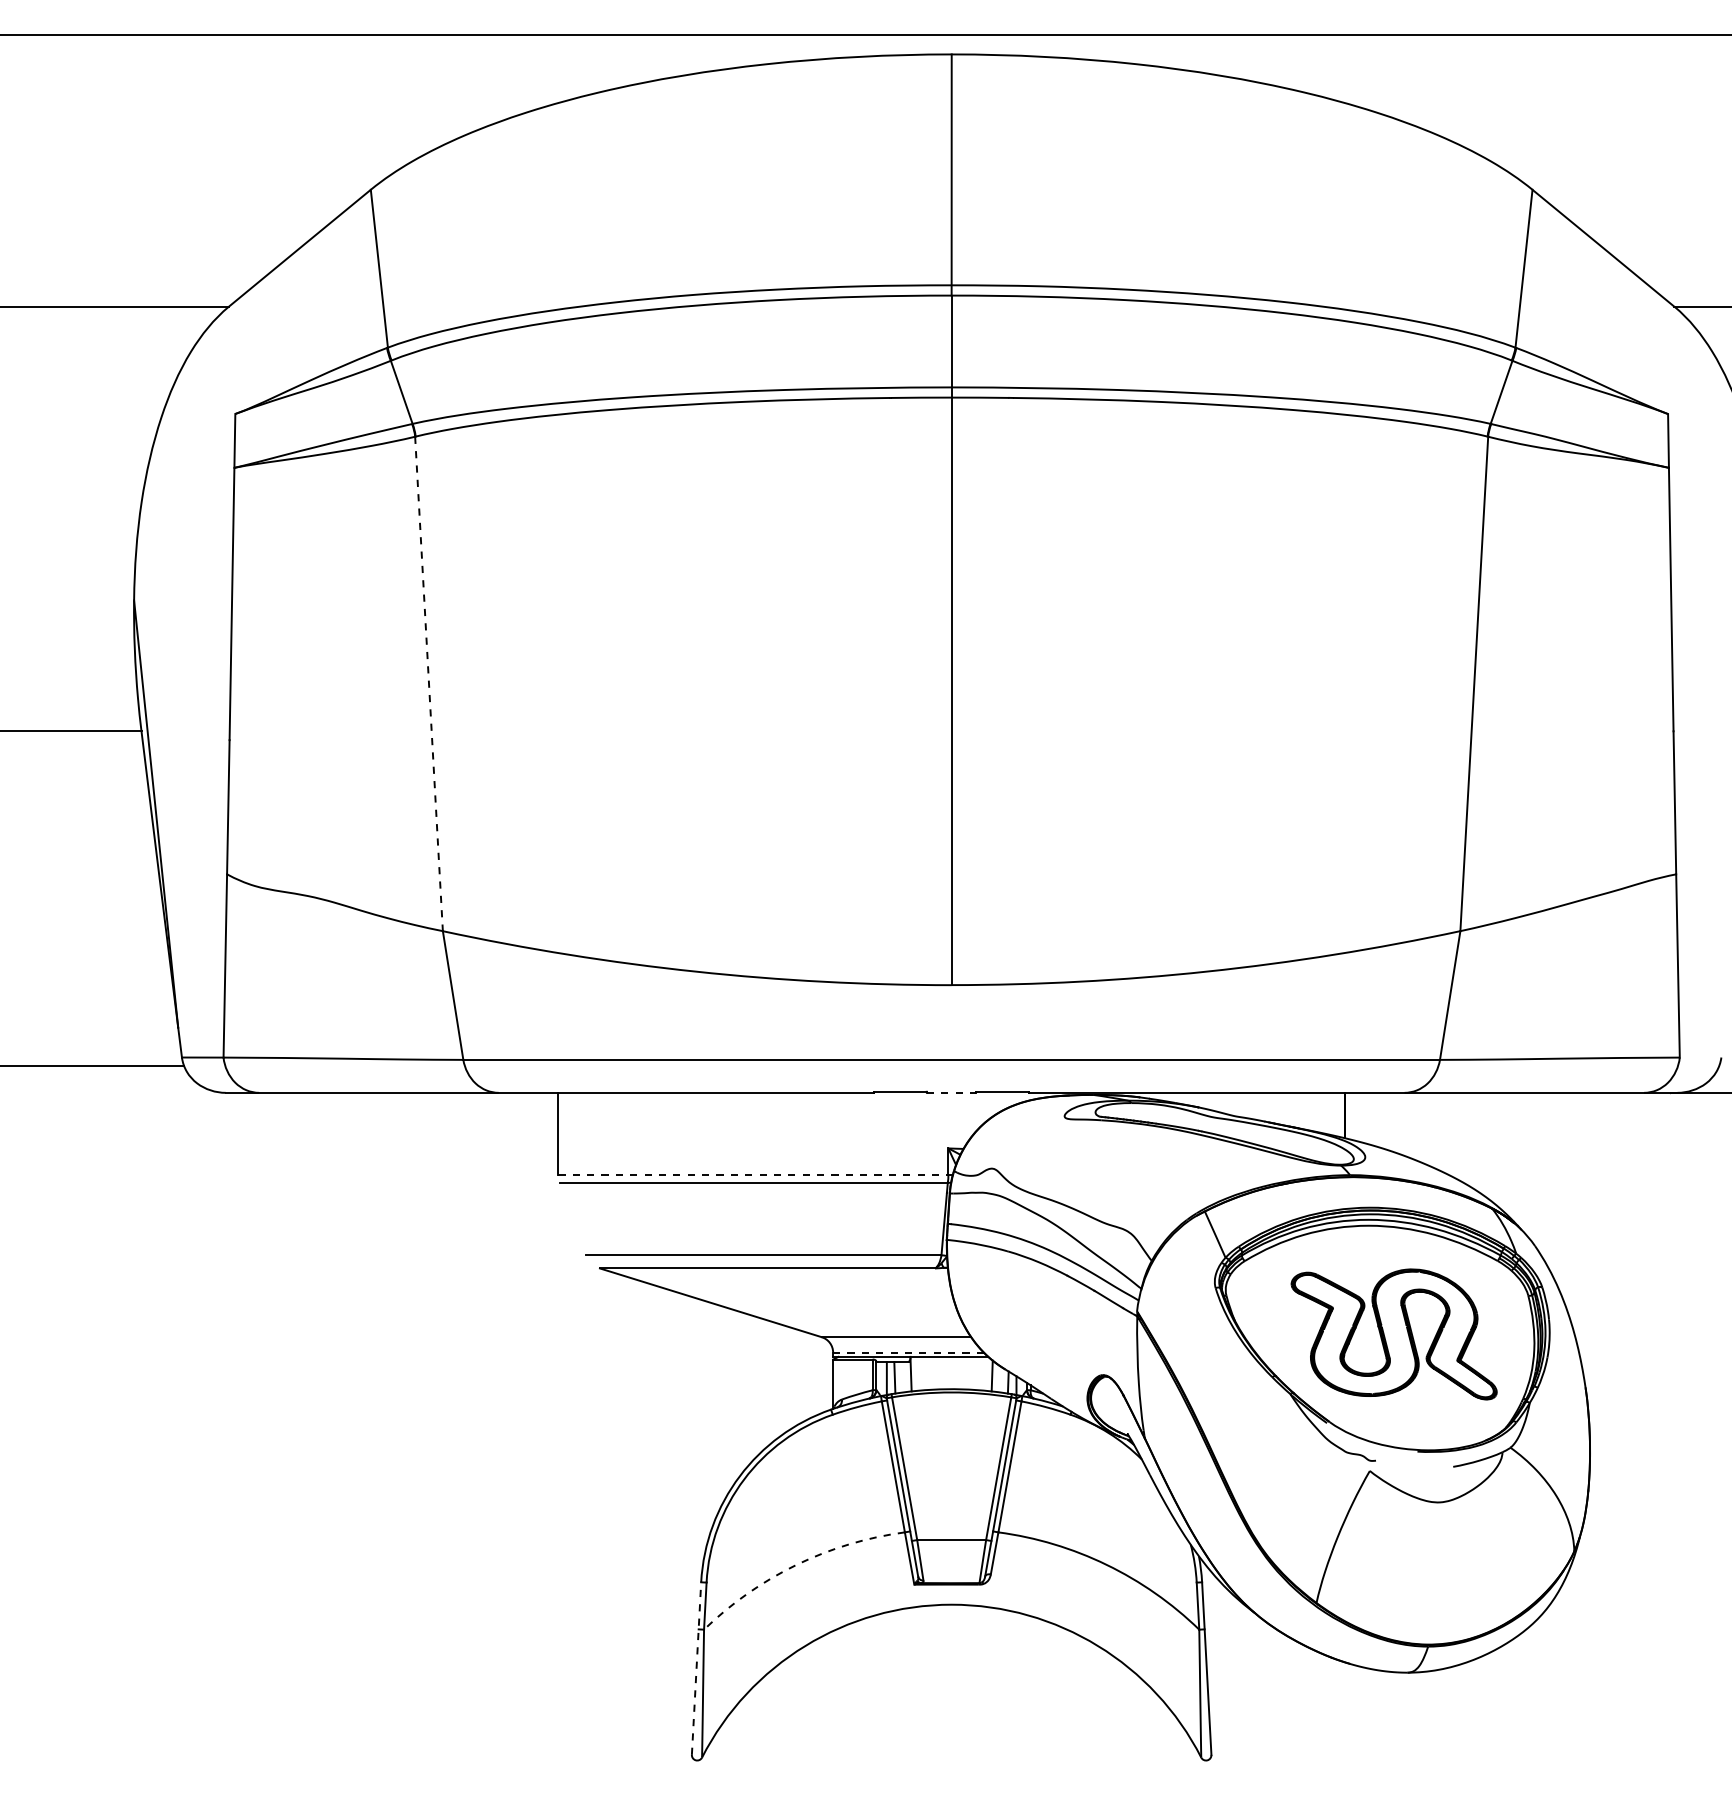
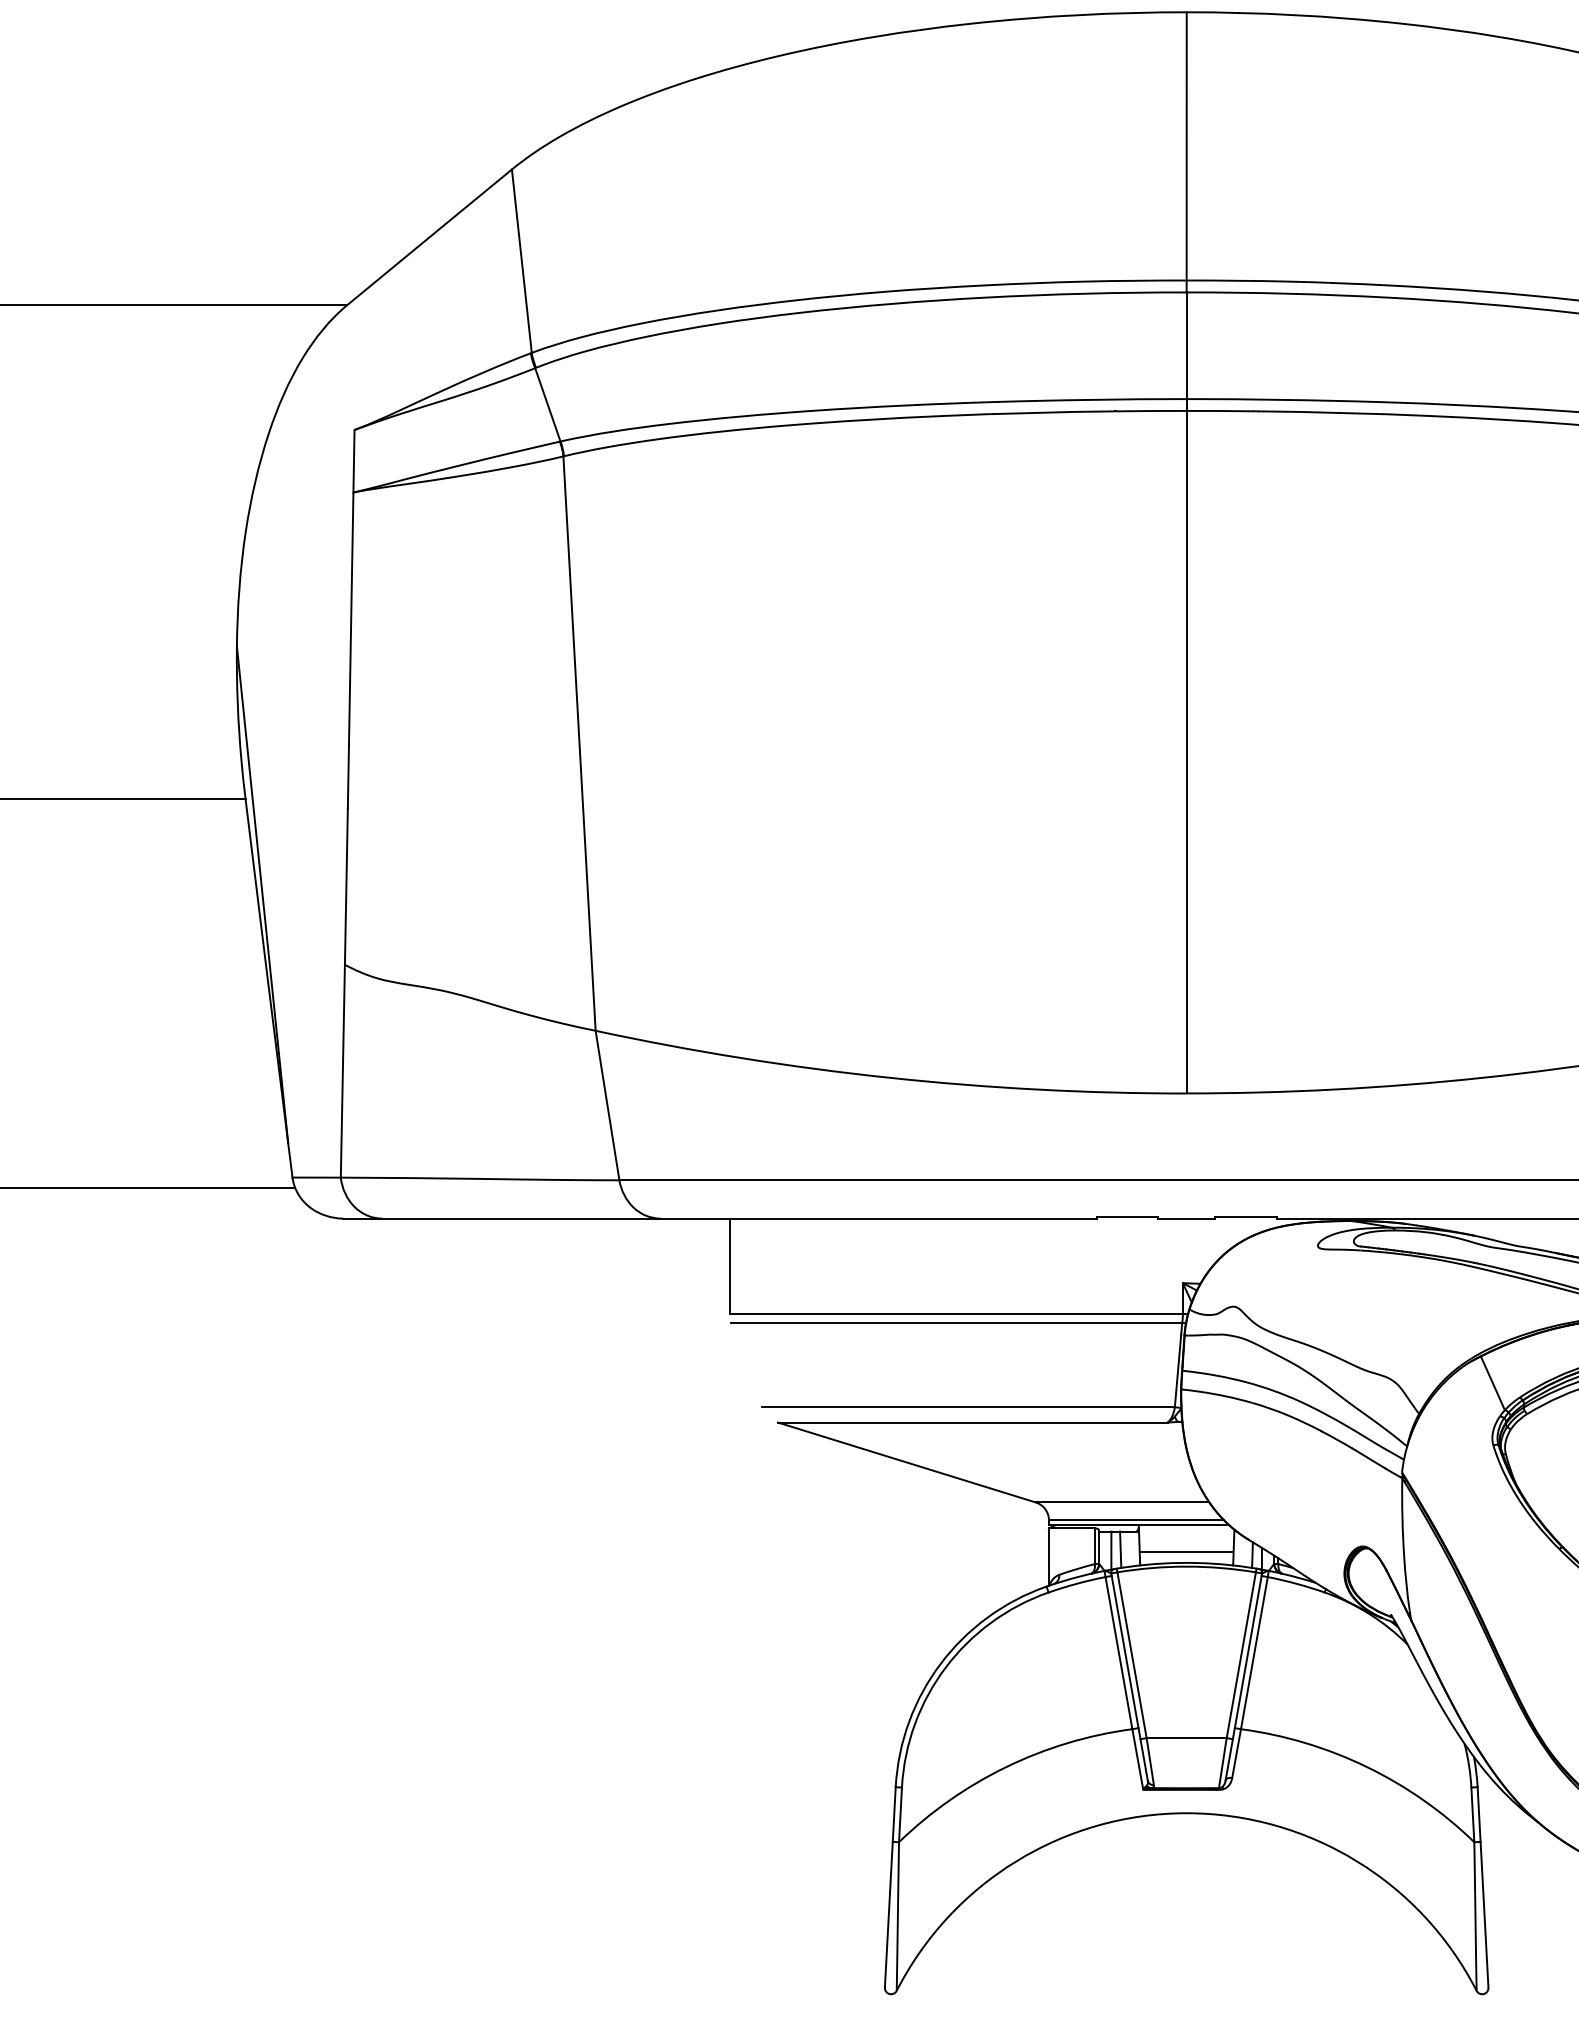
line: (429, 683) -> (580, 743), dashed -> solid
line: (951, 1092) -> (1186, 1218), dashed -> solid
line: (756, 1175) -> (959, 1314), dashed -> solid
line: (908, 1352) -> (1136, 1520), dashed -> solid
line: (951, 1379) -> (1186, 1551), added
arc: (796, 1564) -> (1006, 1766), dashed -> solid
line: (696, 1668) -> (890, 1887), dashed -> solid

